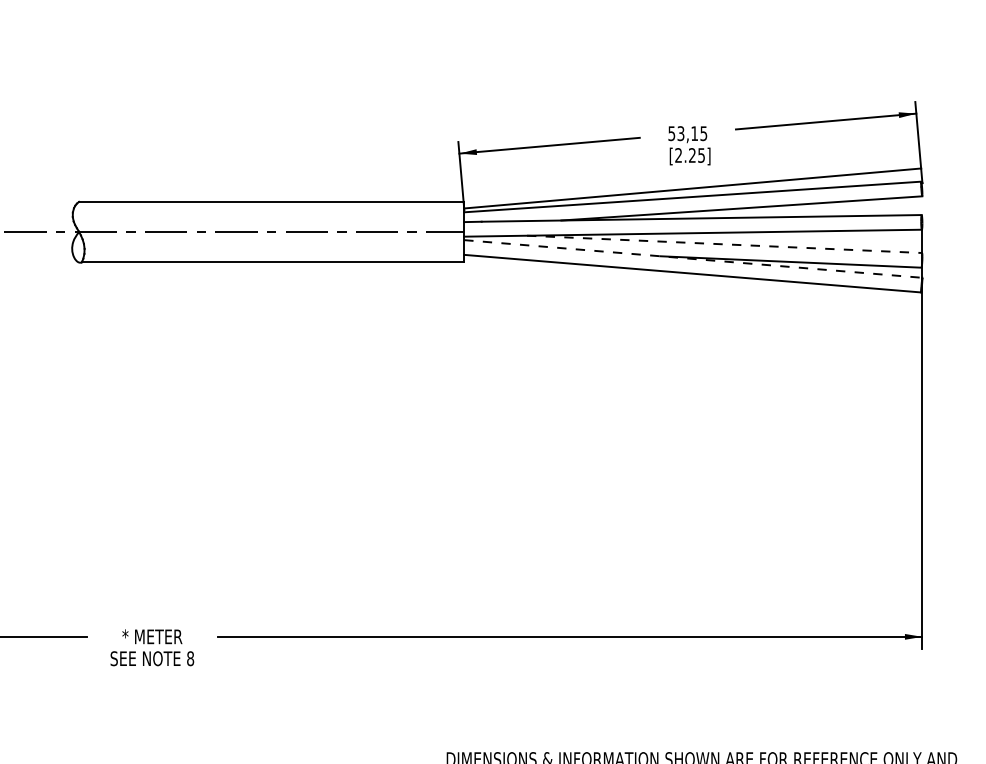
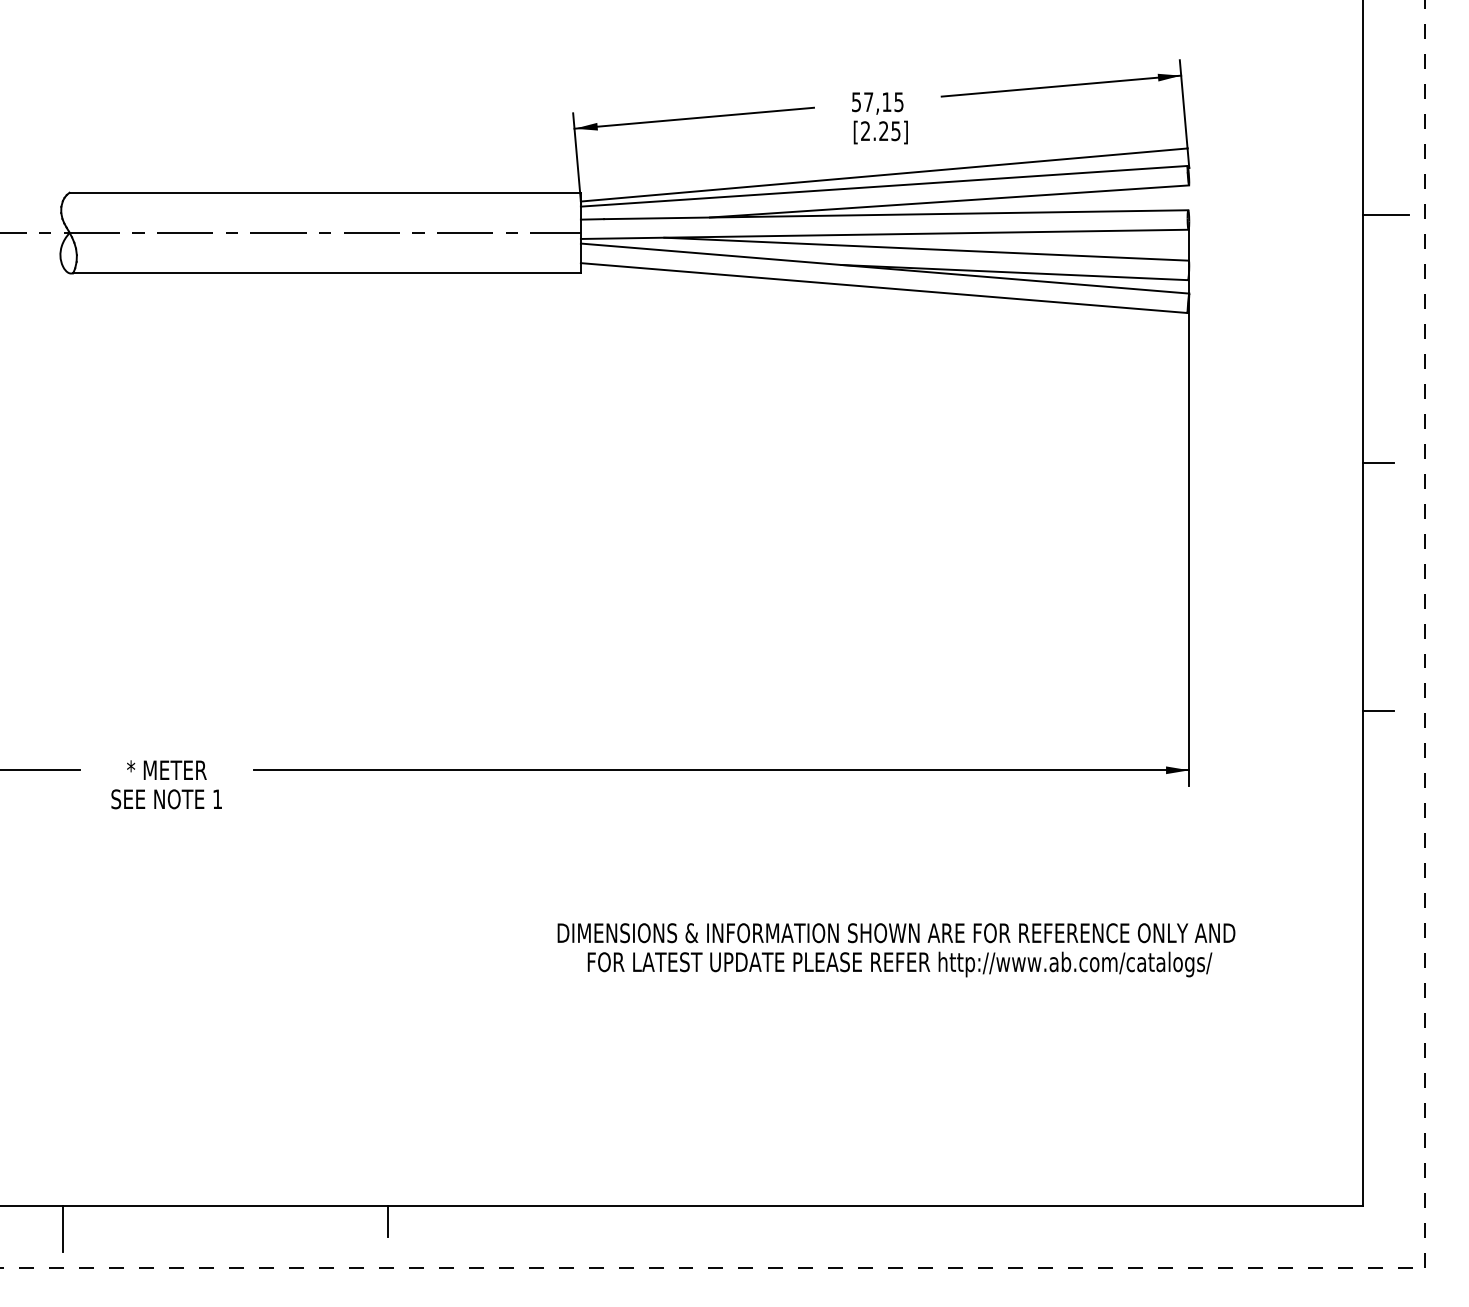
text: (680, 133) -> (868, 102), 53,15 -> 57,15
line: (724, 244) -> (926, 249), dashed -> solid
line: (693, 258) -> (885, 268), dashed -> solid
text: (190, 658) -> (217, 799), 8 -> 1

